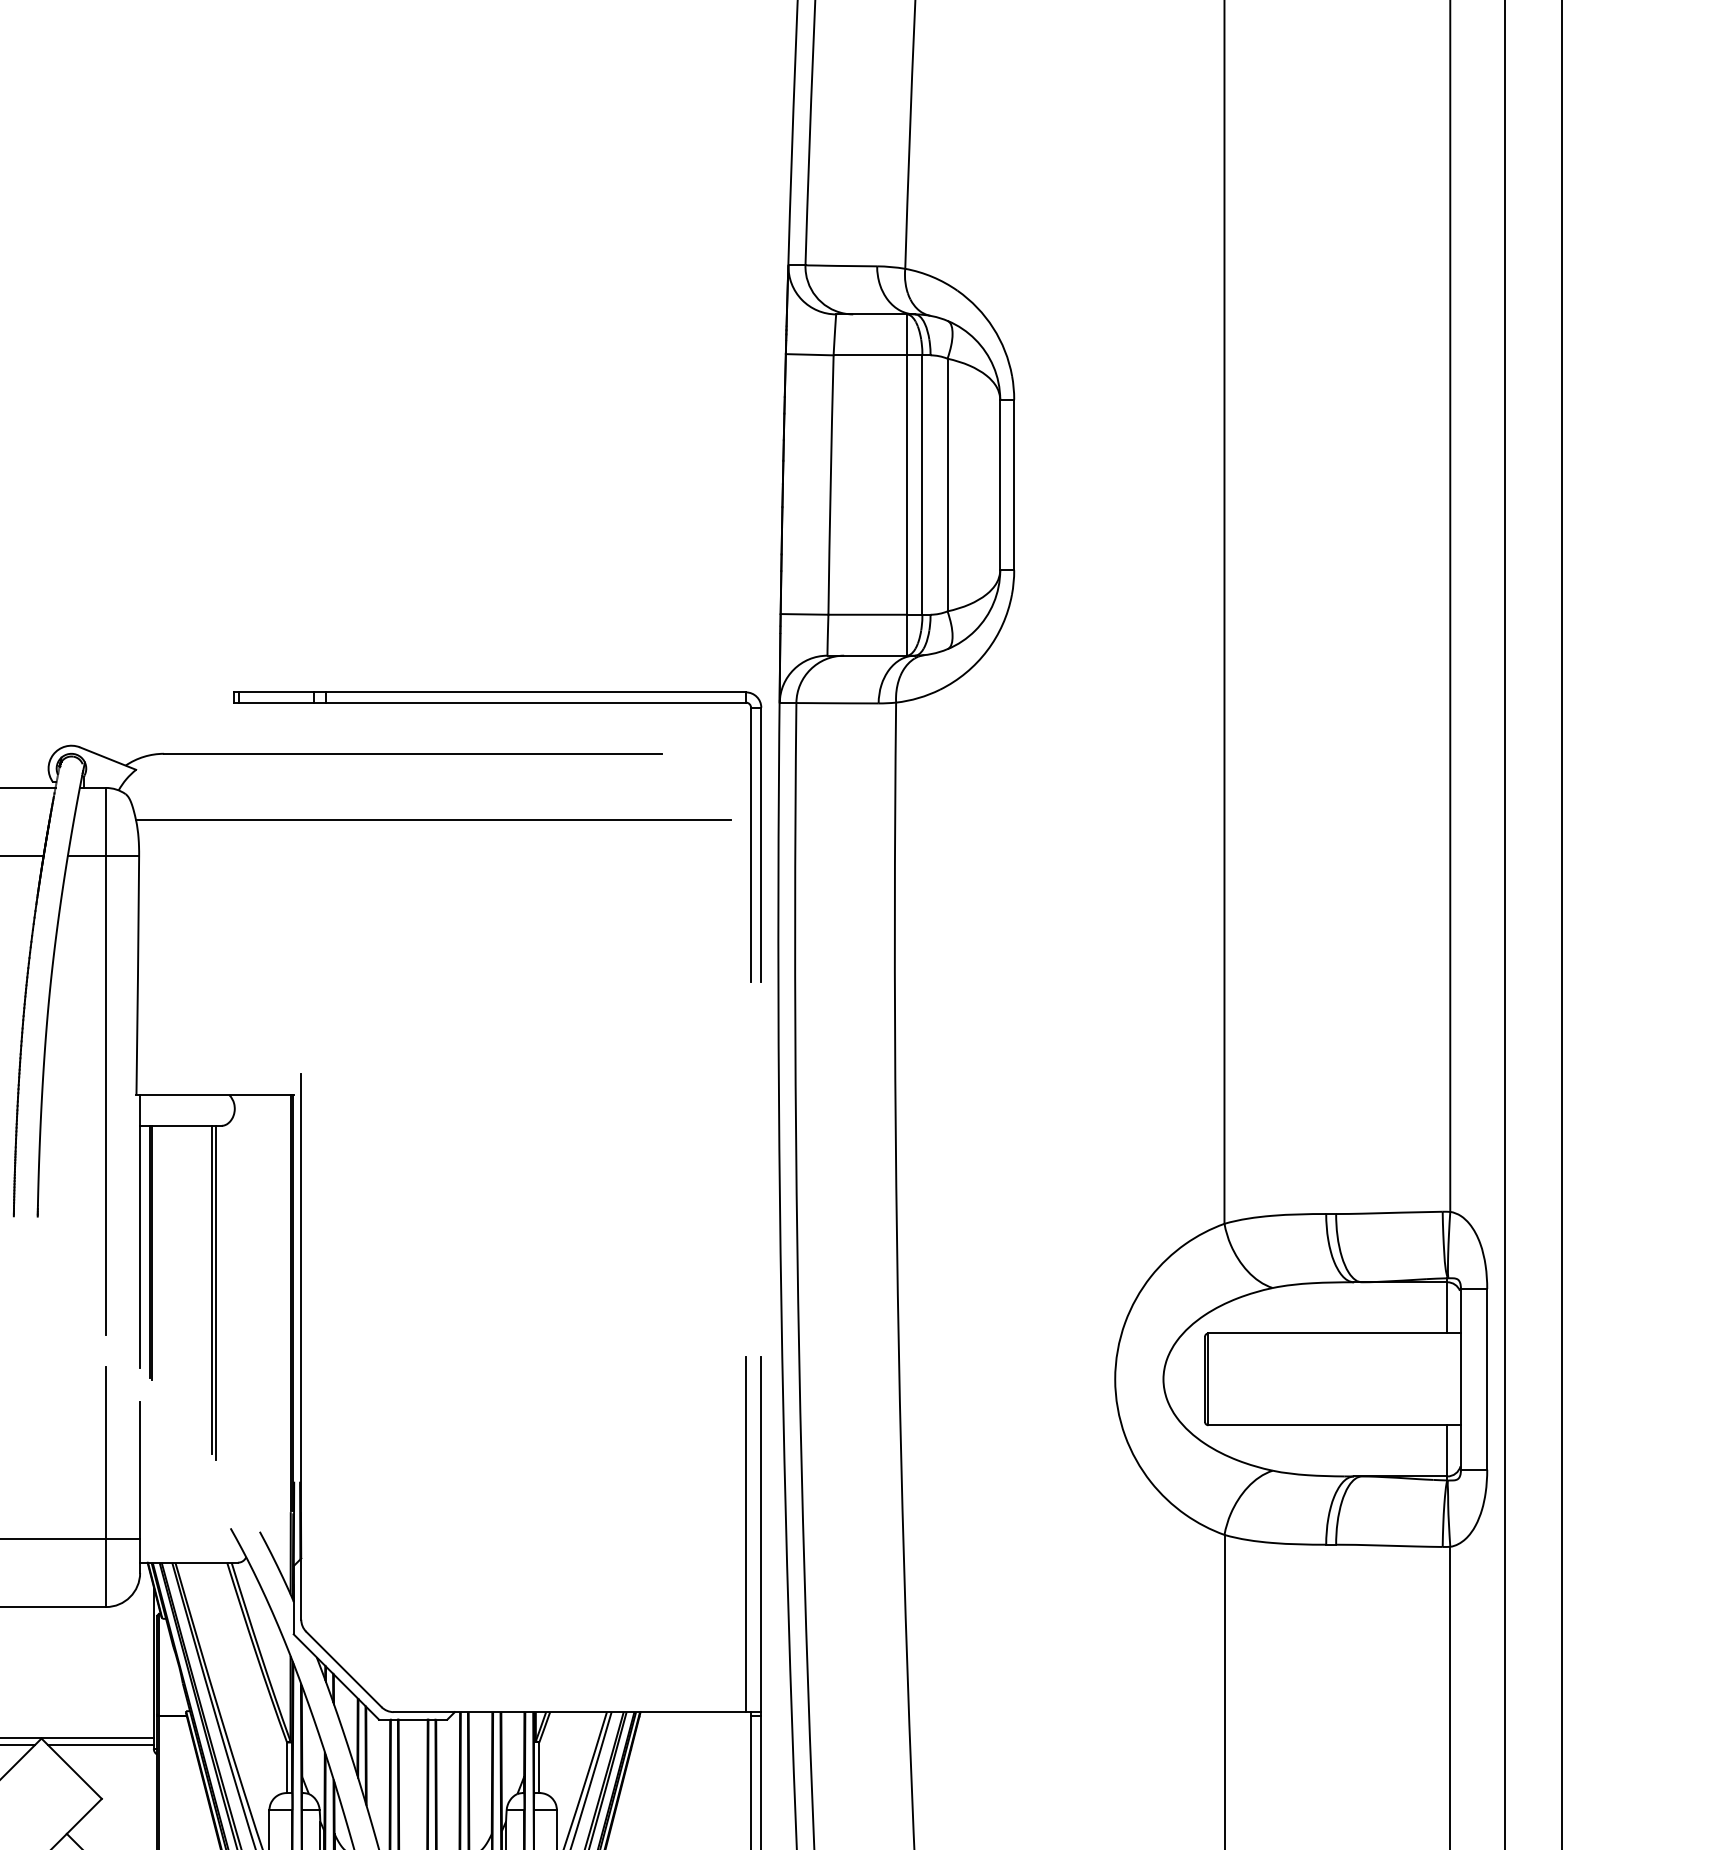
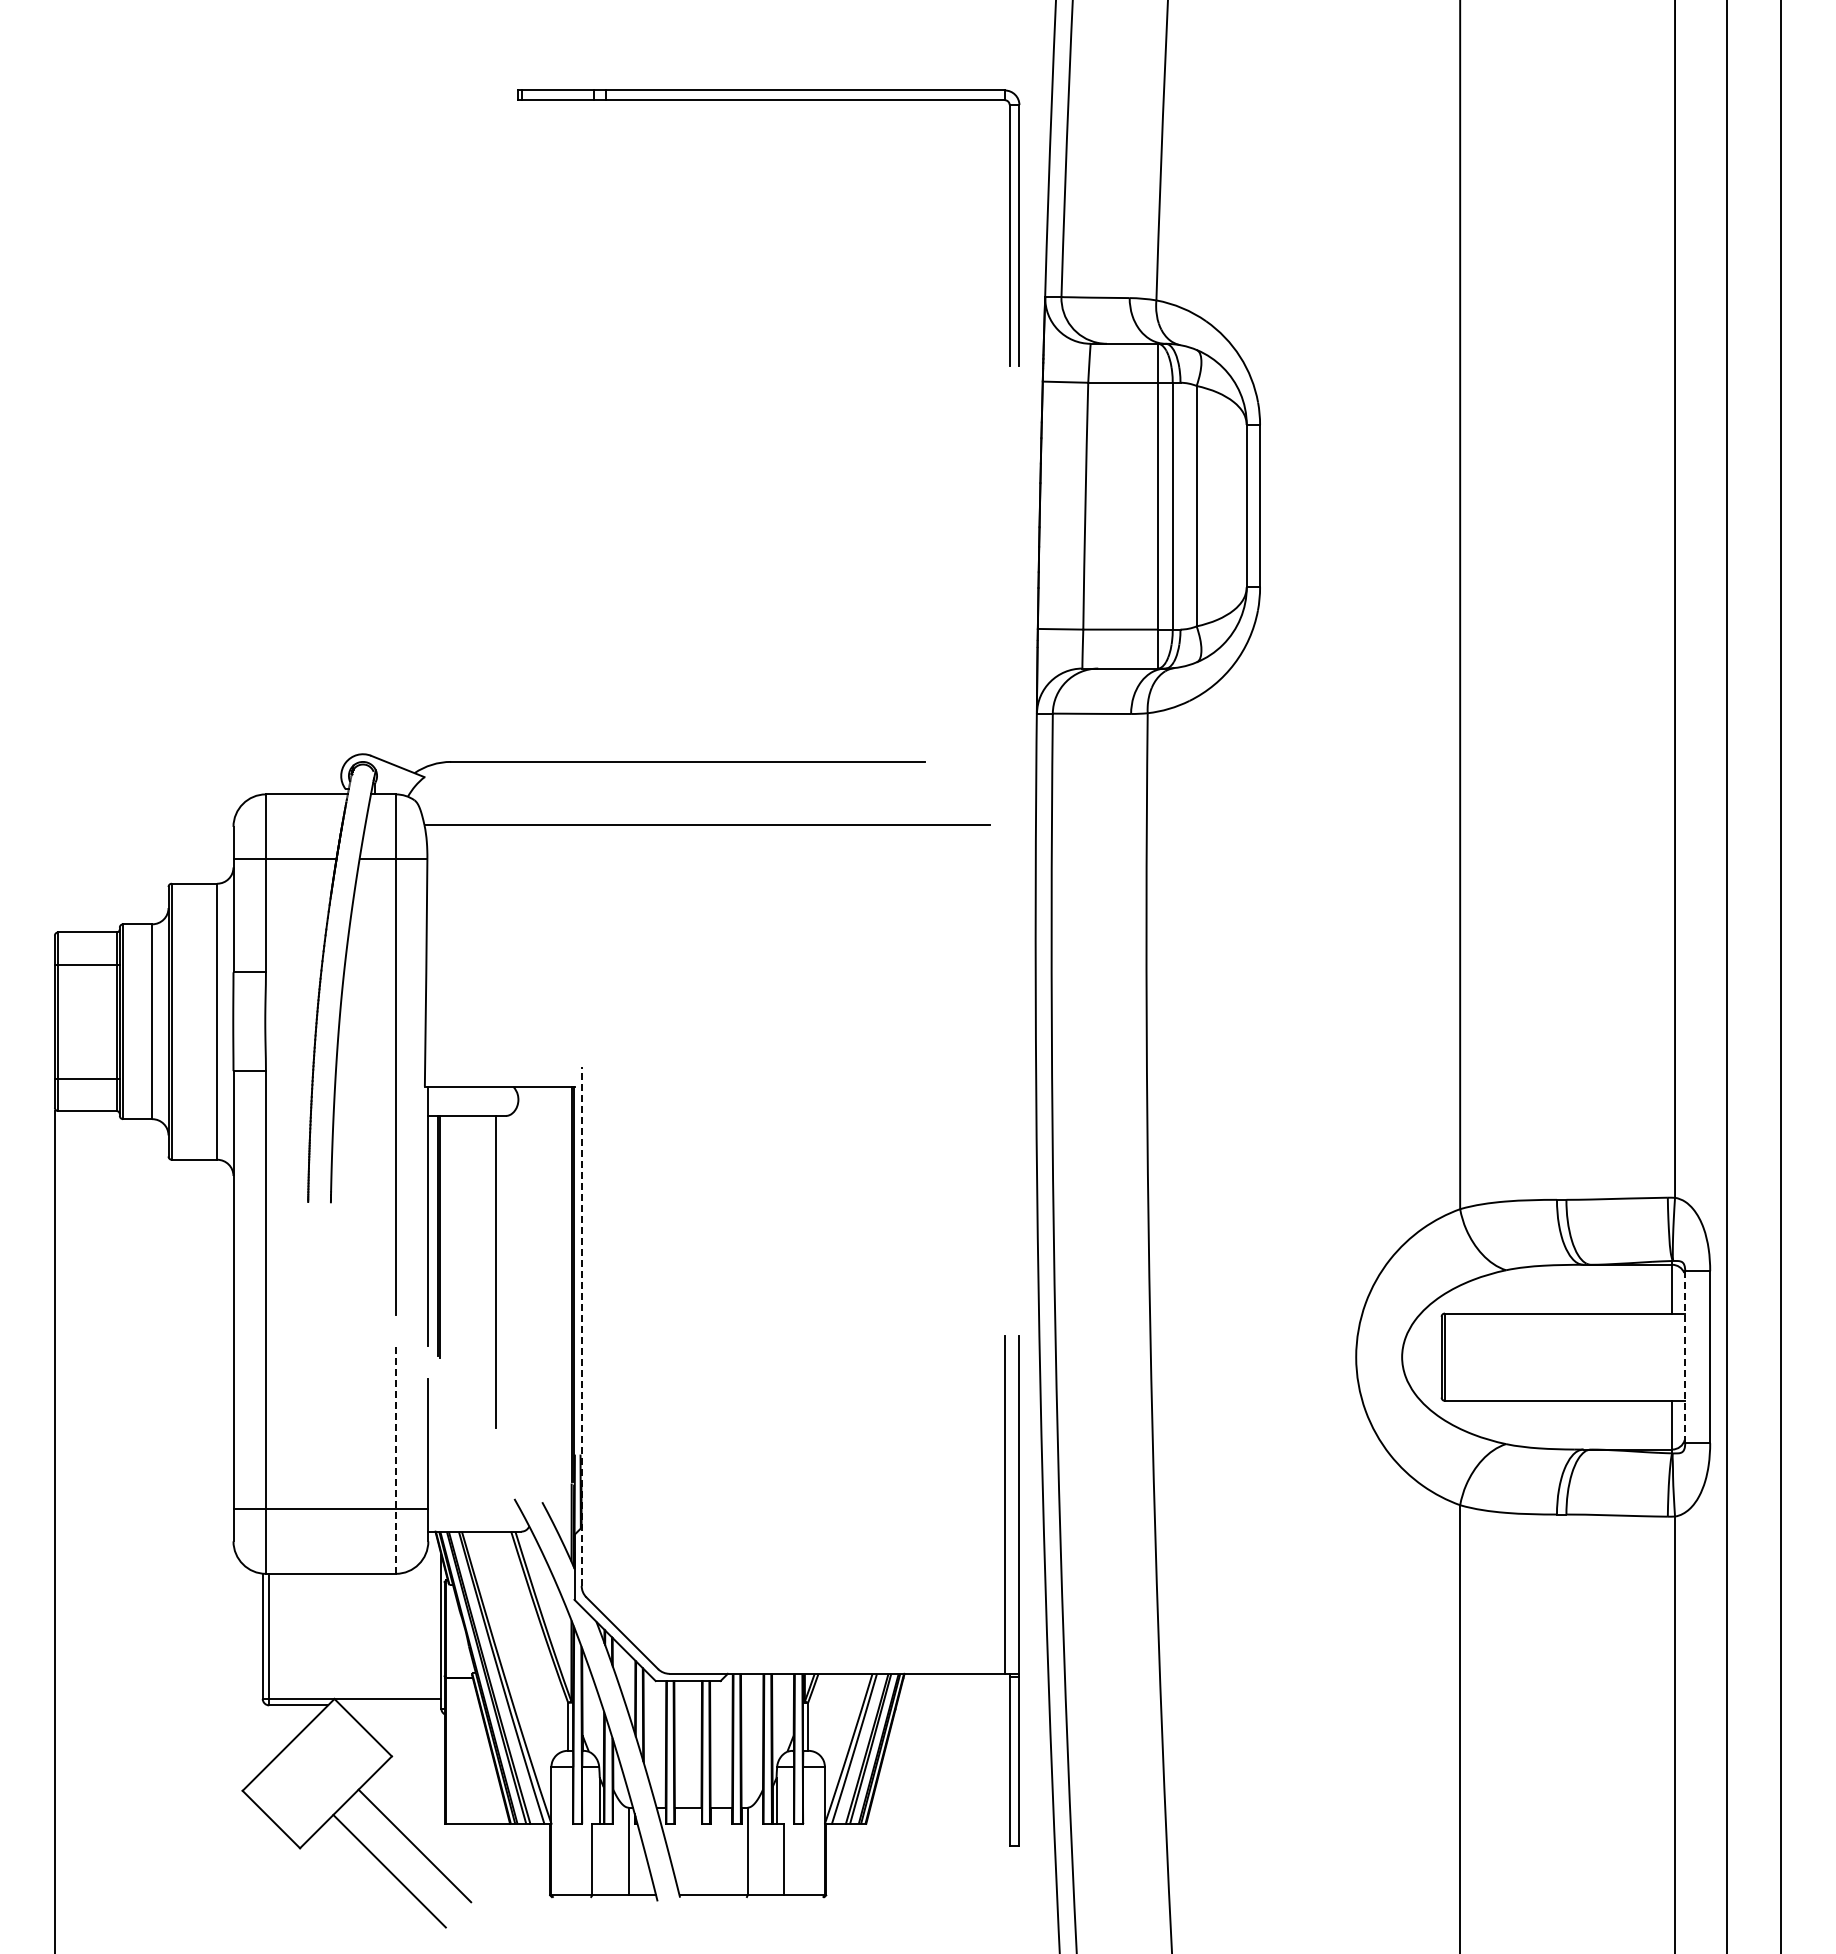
part: (497, 702) -> (768, 100), moved
line: (215, 1292) -> (500, 1274), removed
line: (301, 1347) -> (581, 1326), solid -> dashed
line: (1461, 1379) -> (1685, 1357), solid -> dashed
line: (105, 1486) -> (395, 1459), solid -> dashed
line: (100, 1745) -> (390, 1705), removed

